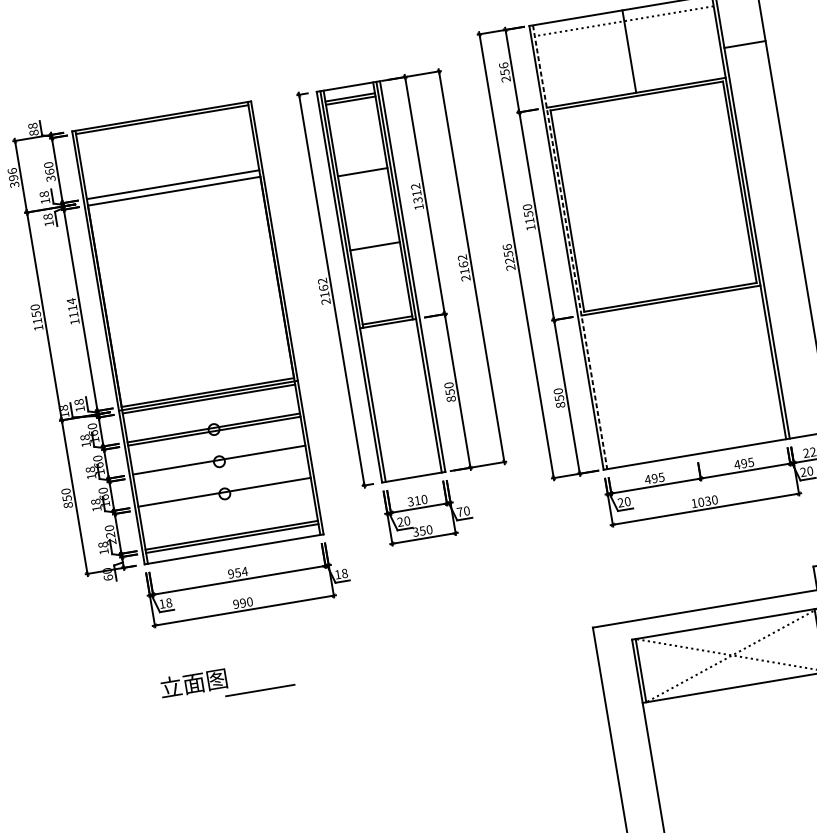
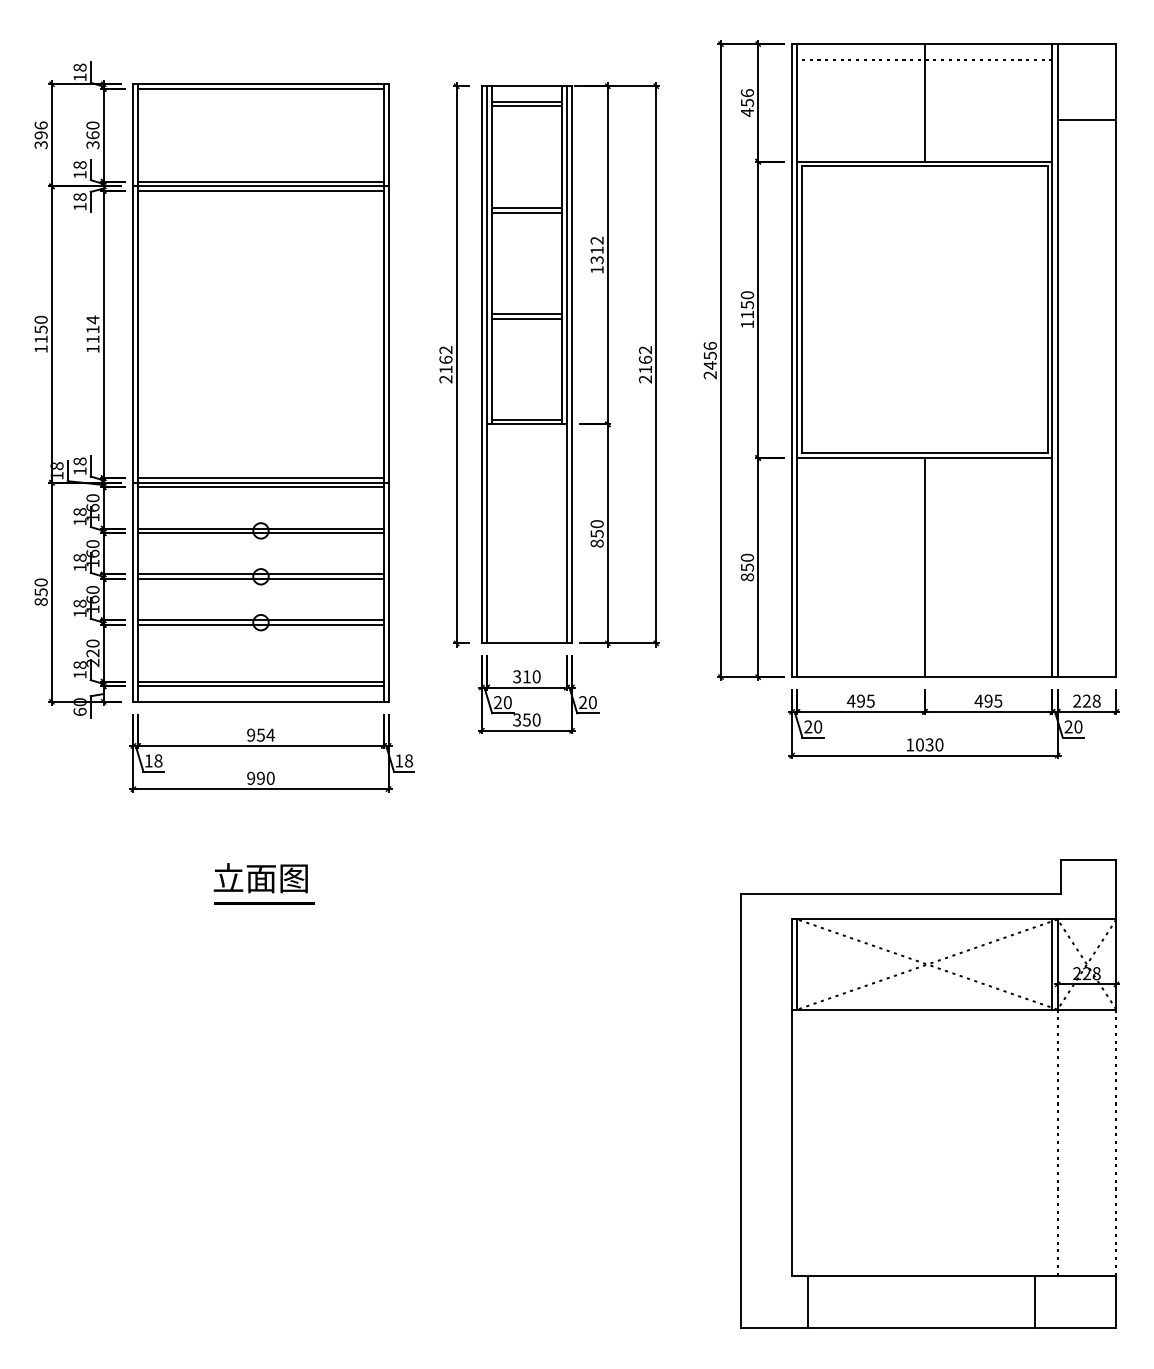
text: (505, 79) -> (746, 112), 256 -> 456
text: (33, 132) -> (79, 77), 88 -> 18
line: (363, 175) -> (526, 213), added
line: (173, 188) -> (260, 186), added
line: (570, 247) -> (797, 361), dashed -> solid
line: (375, 249) -> (526, 318), added
text: (509, 260) -> (709, 365), 2256 -> 2456
line: (683, 377) -> (924, 567), added
line: (219, 463) -> (260, 579), added
line: (224, 495) -> (260, 624), added
text: (460, 512) -> (583, 702), 70 -> 20
text: (193, 683) -> (260, 878), moved

